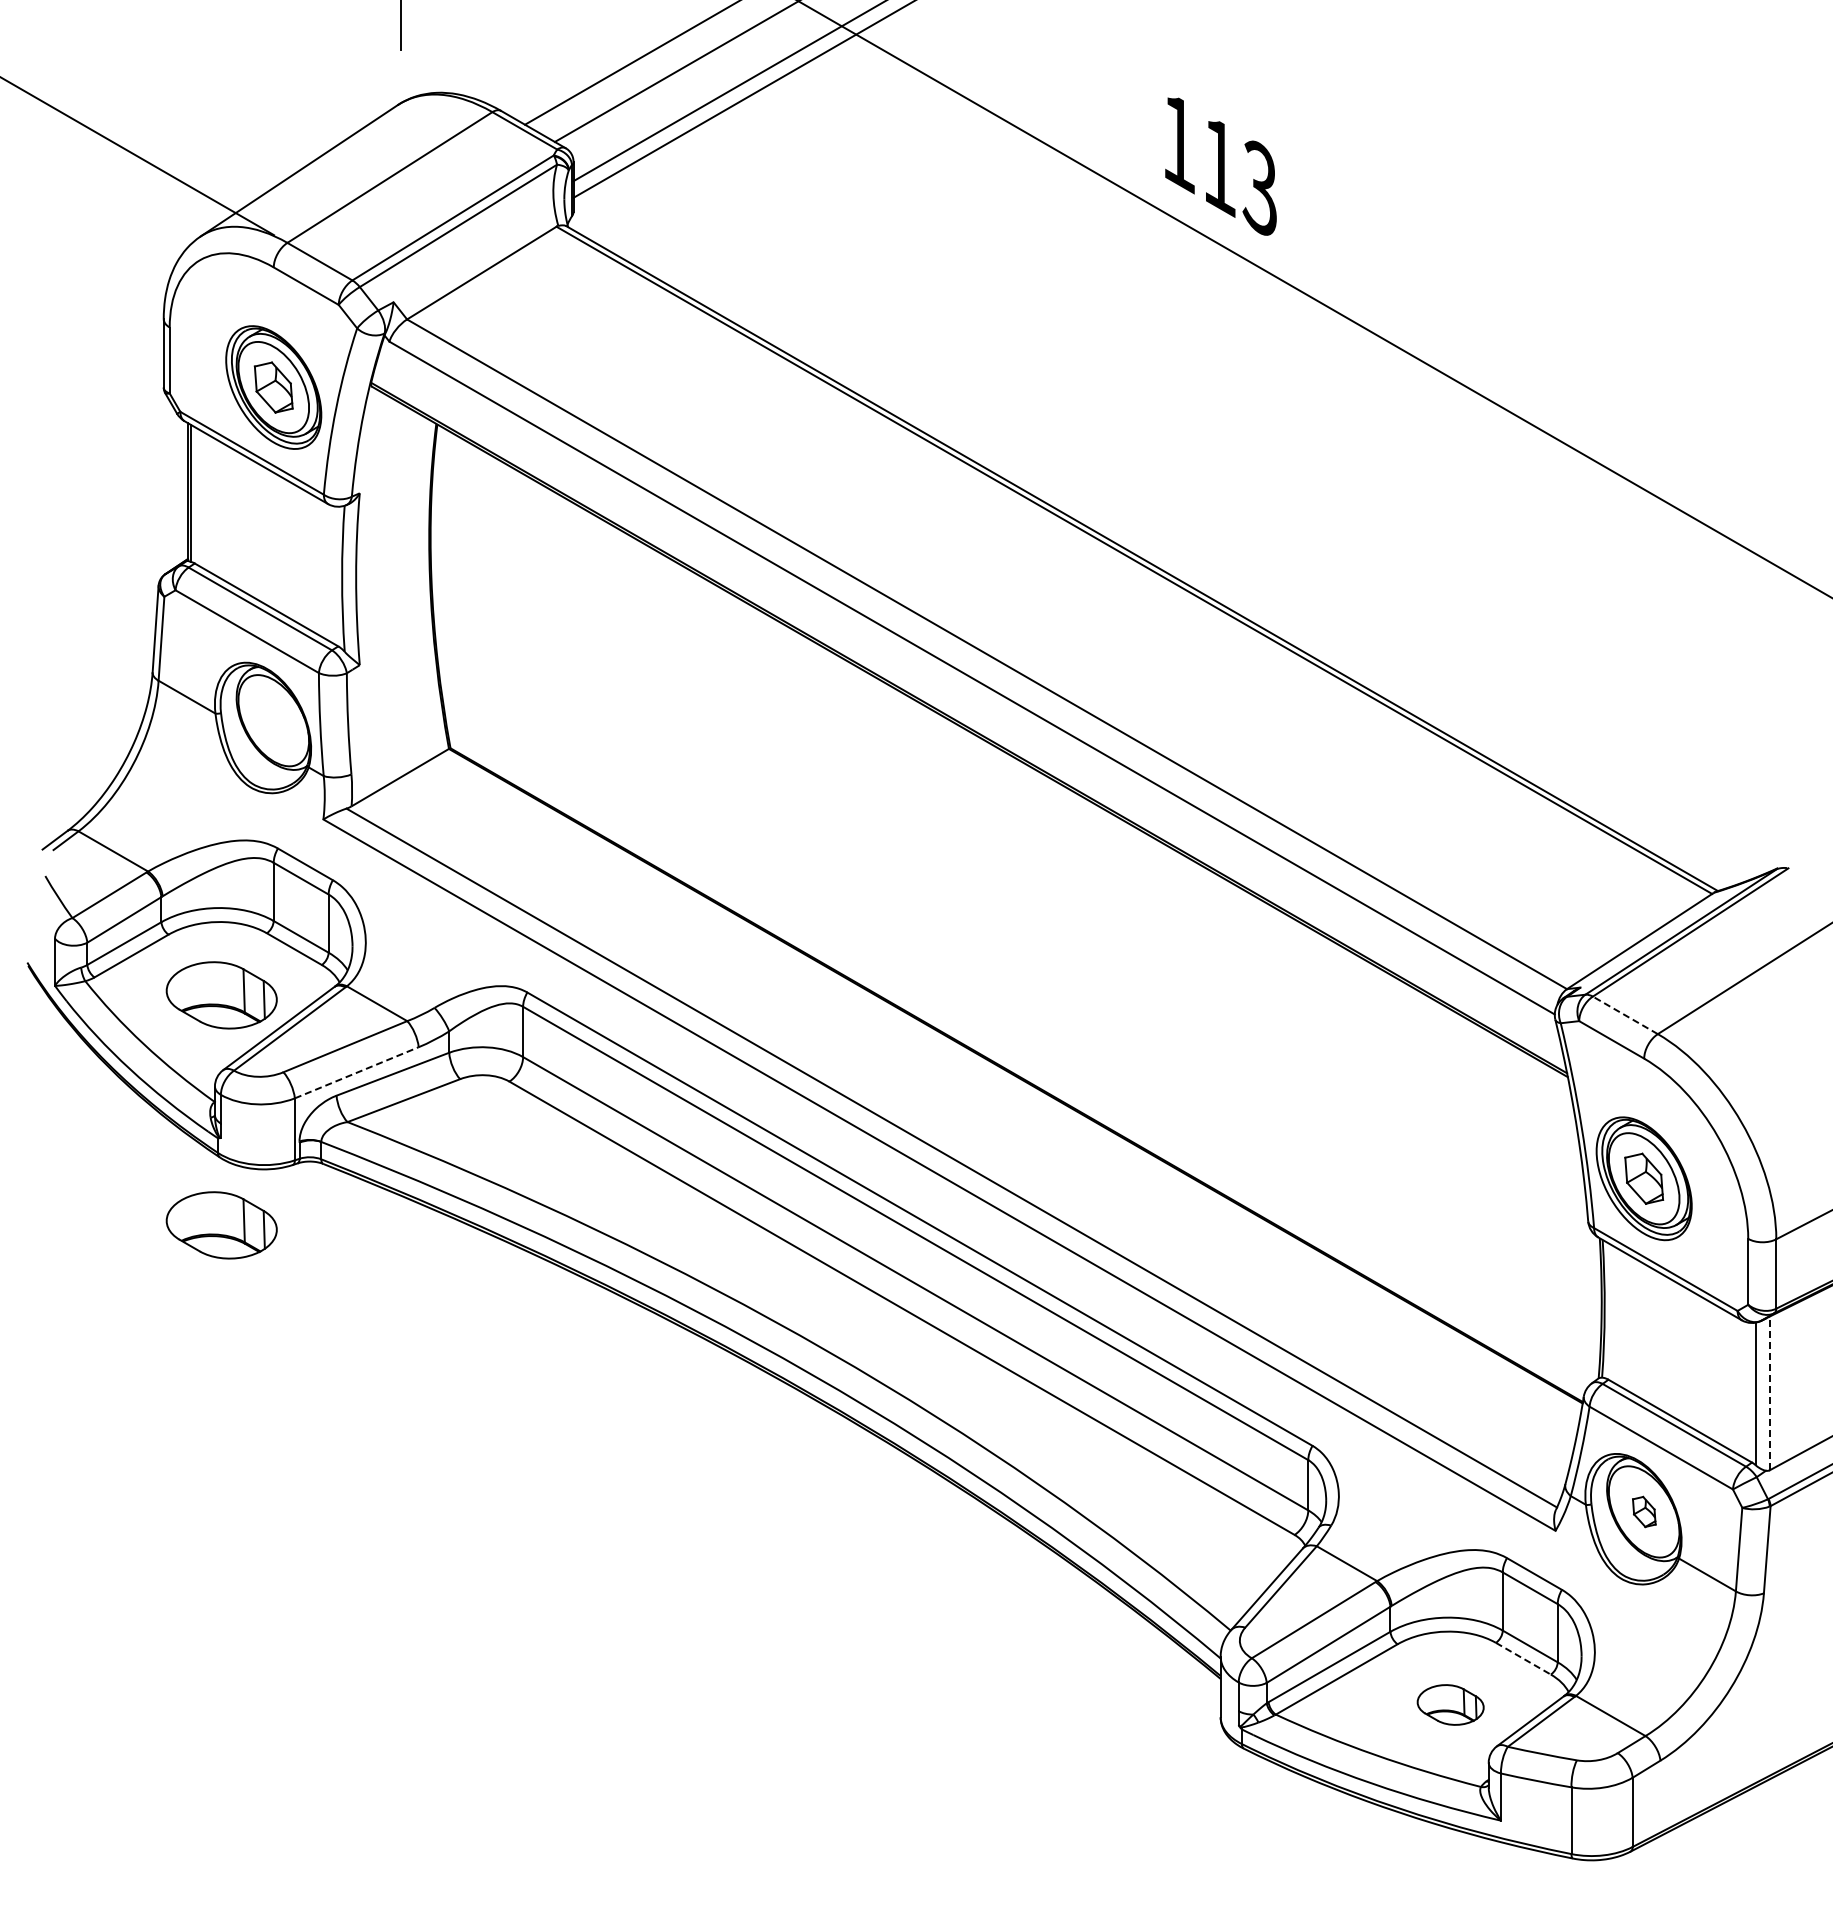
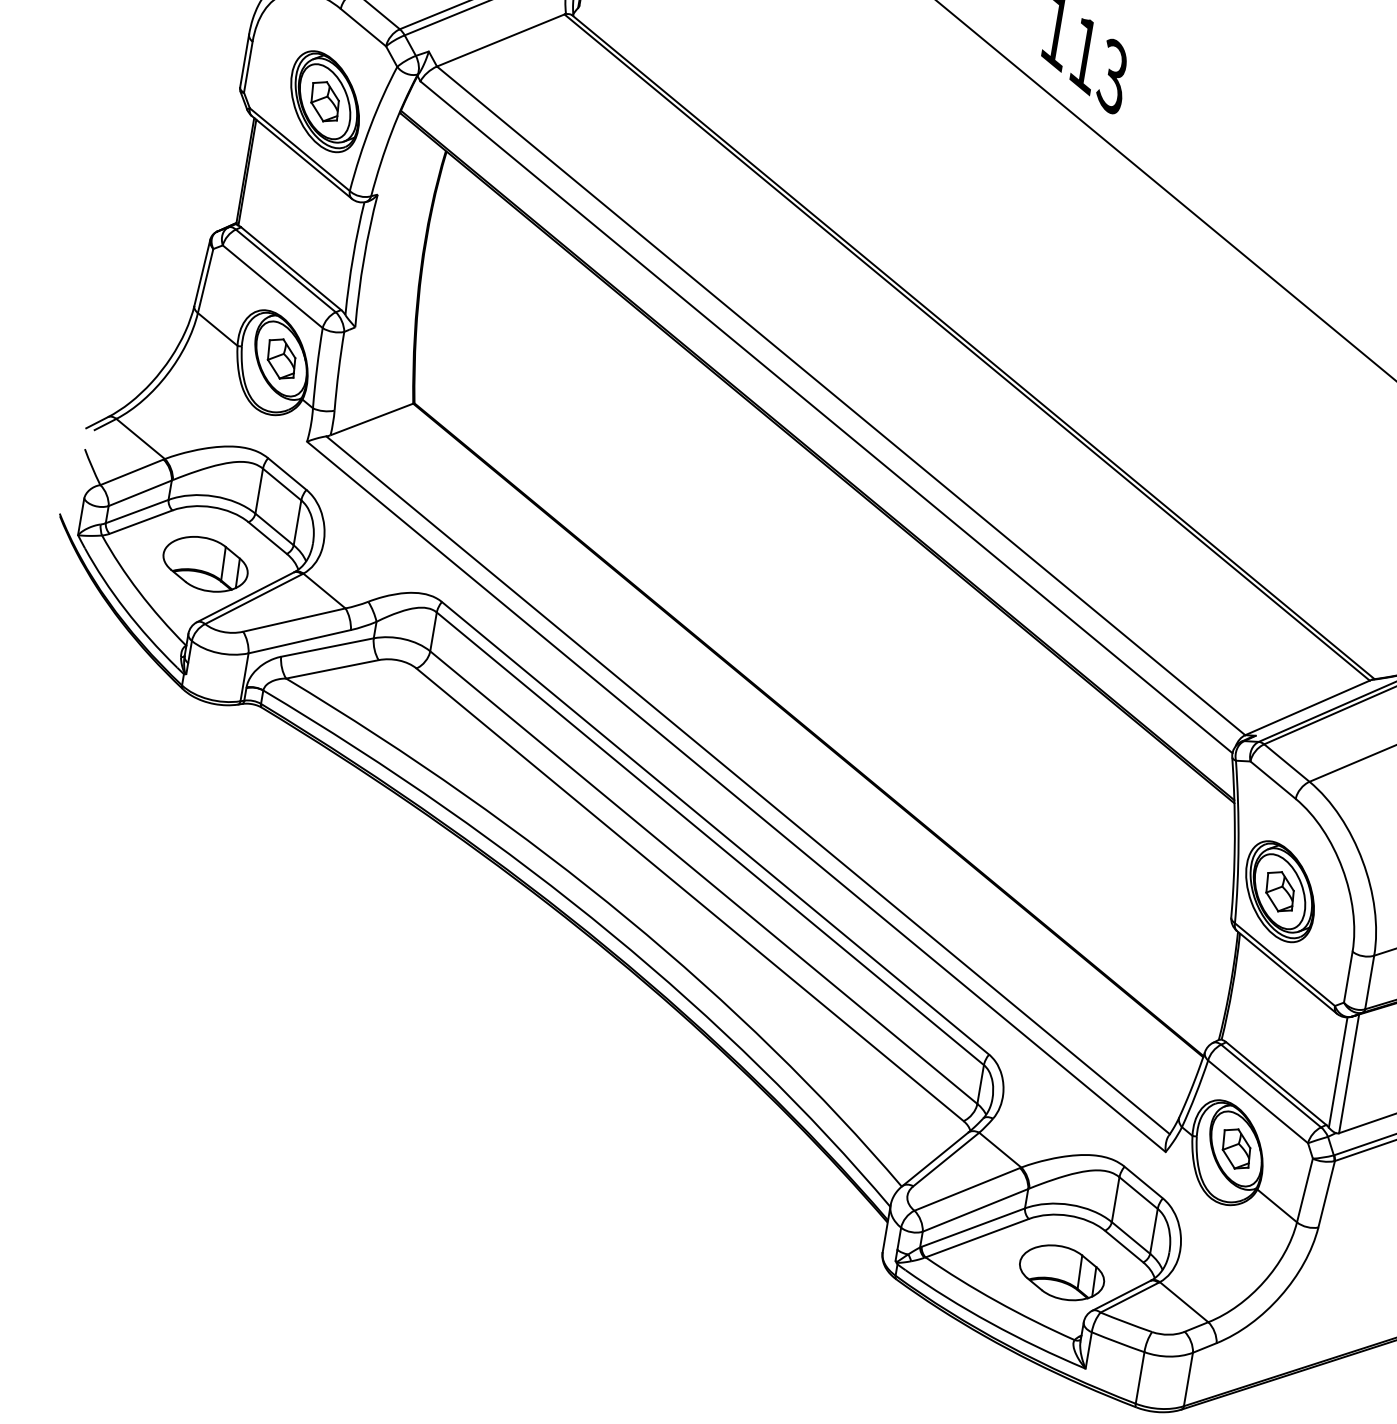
part: (273, 720) -> (281, 358), added
line: (1625, 1015) -> (1286, 763), dashed -> solid
line: (357, 1072) -> (300, 641), dashed -> solid
part: (221, 1225) -> (175, 741), removed
line: (1769, 1393) -> (1348, 1073), dashed -> solid
part: (1644, 1511) -> (1236, 1148), size x1.67
line: (1523, 1658) -> (1124, 1246), dashed -> solid
part: (1450, 1704) -> (1061, 1272), size x1.67

